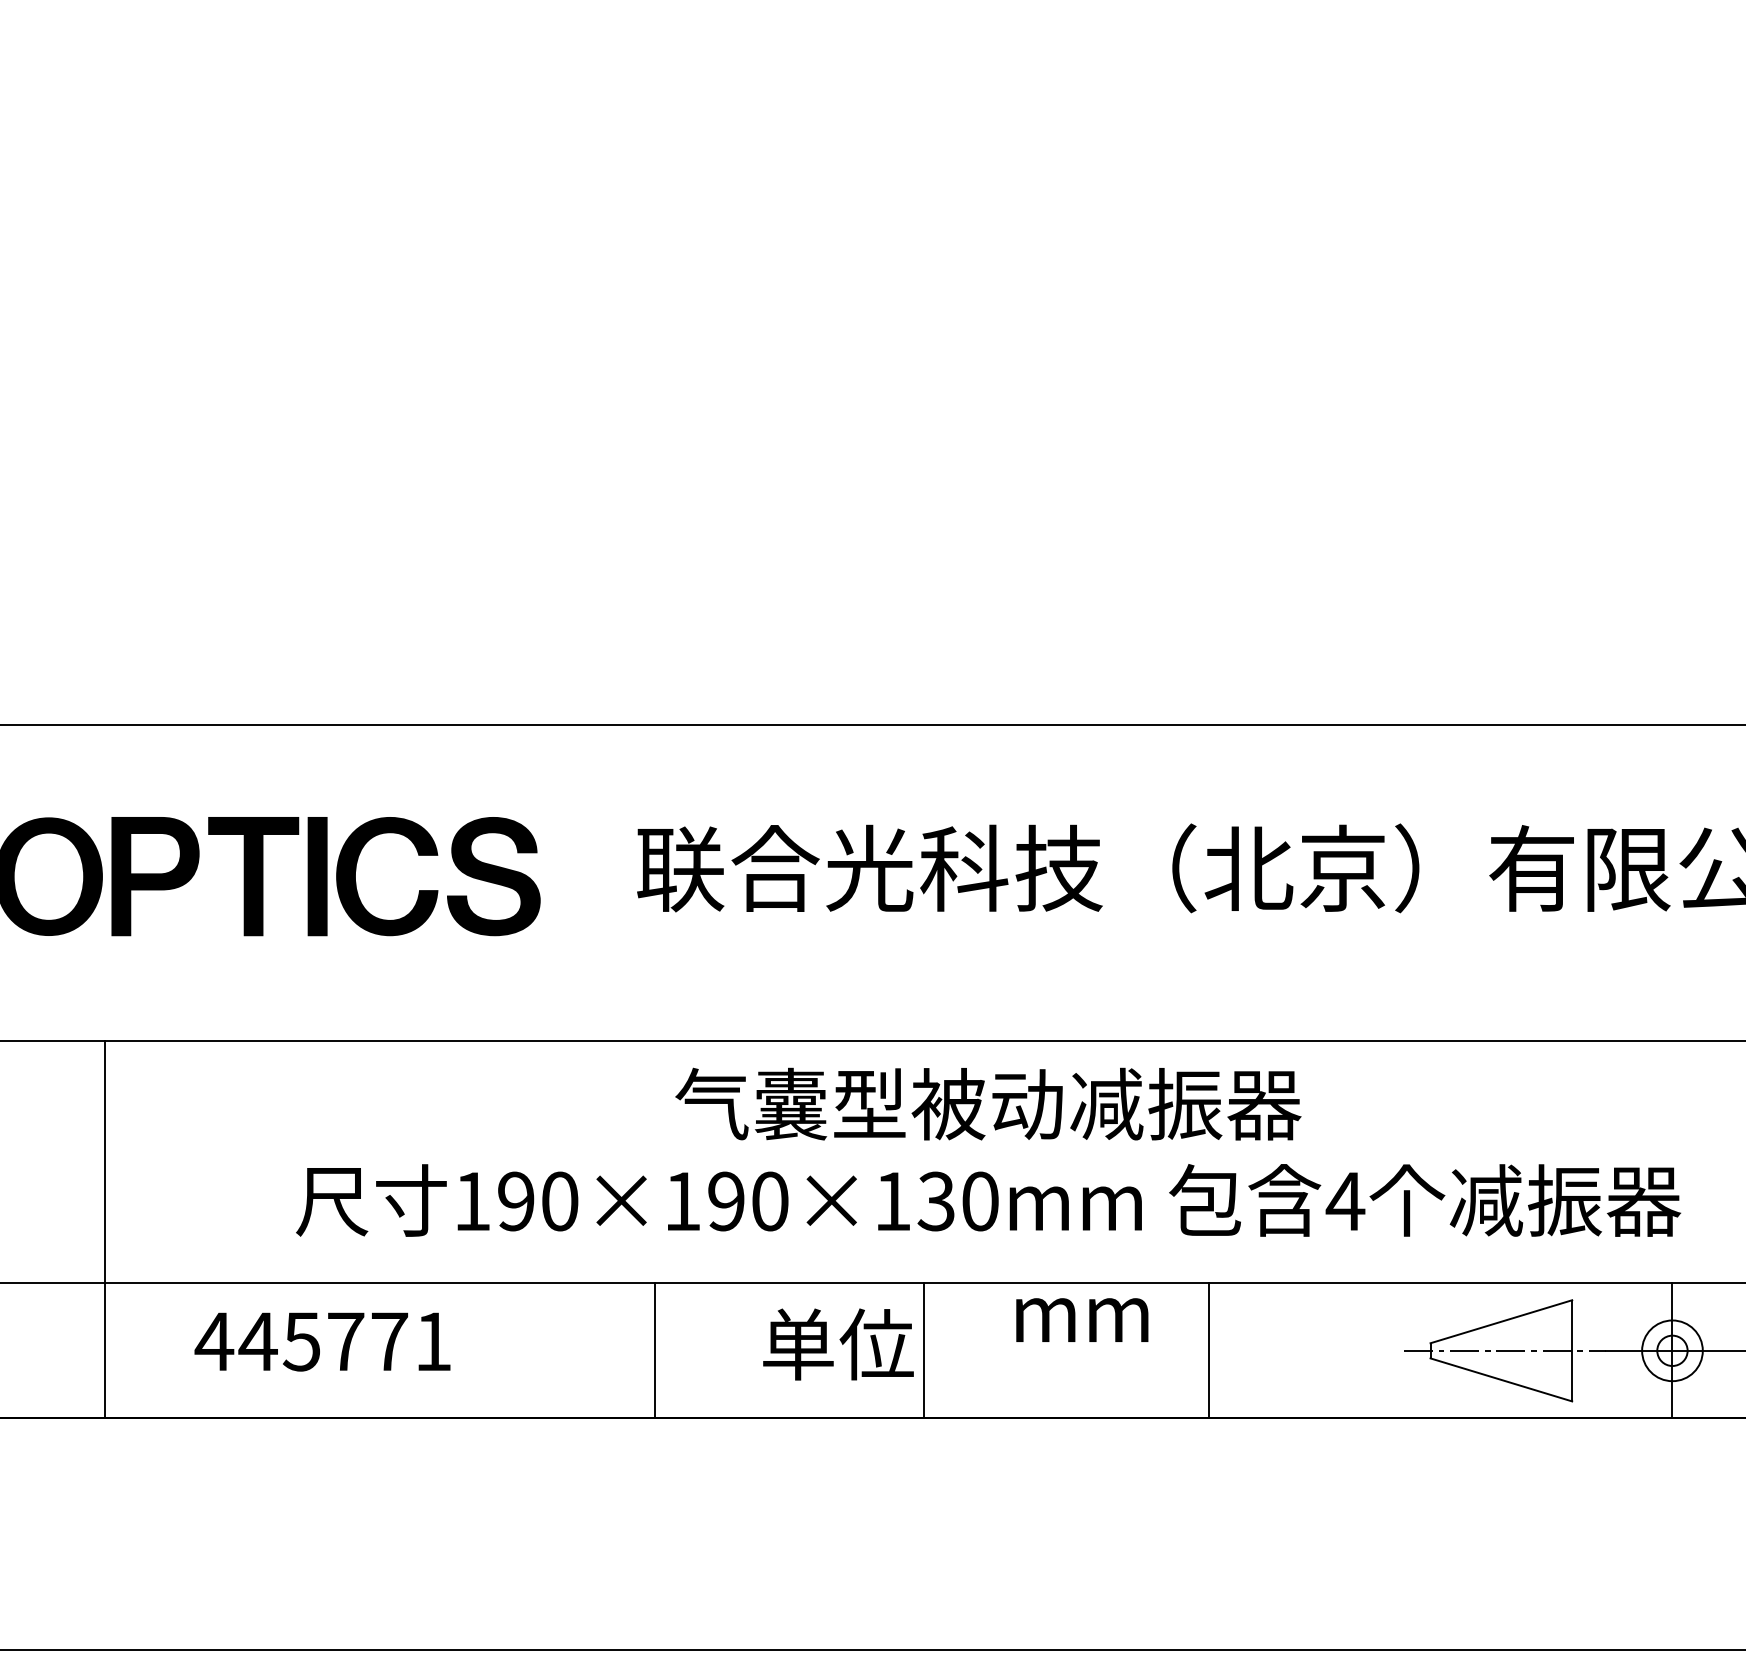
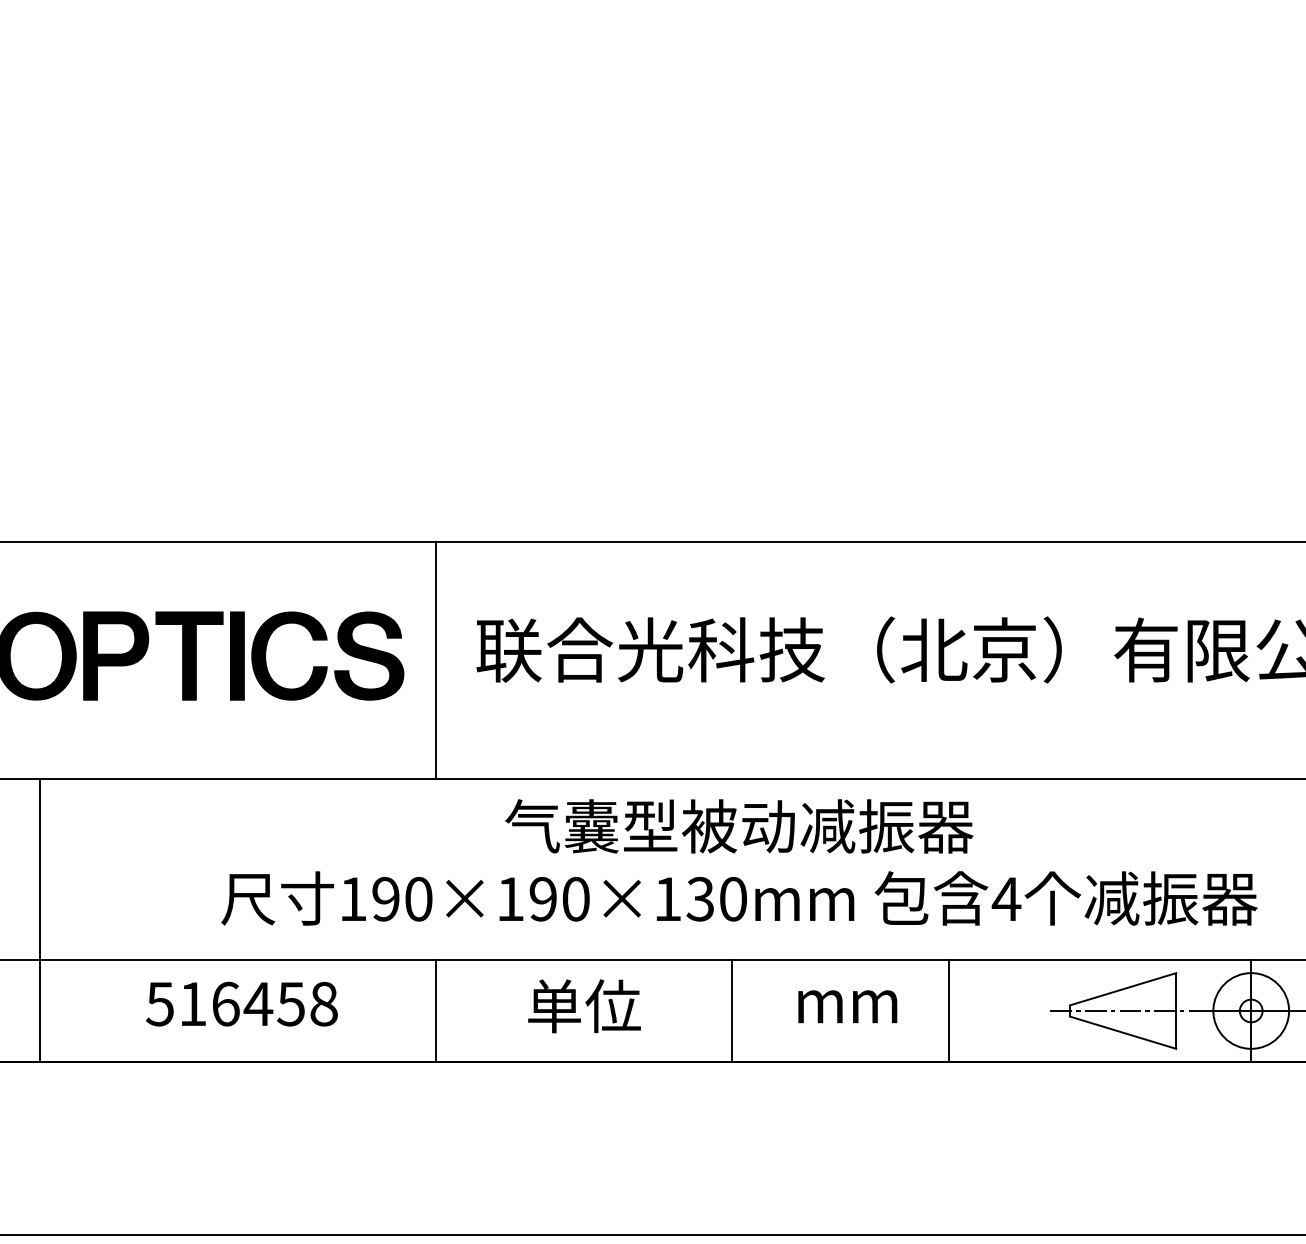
line: (582, 881) -> (435, 659), added
line: (104, 1229) -> (39, 920), moved
text: (1082, 1319) -> (847, 1006), moved
text: (322, 1341) -> (241, 1004), 445771 -> 516458
text: (838, 1344) -> (584, 1006), moved
line: (654, 1350) -> (435, 1010), moved
line: (924, 1350) -> (731, 1010), moved
line: (1208, 1350) -> (948, 1010), moved
circle: (1672, 1350) -> (1251, 1010), size x1.67

